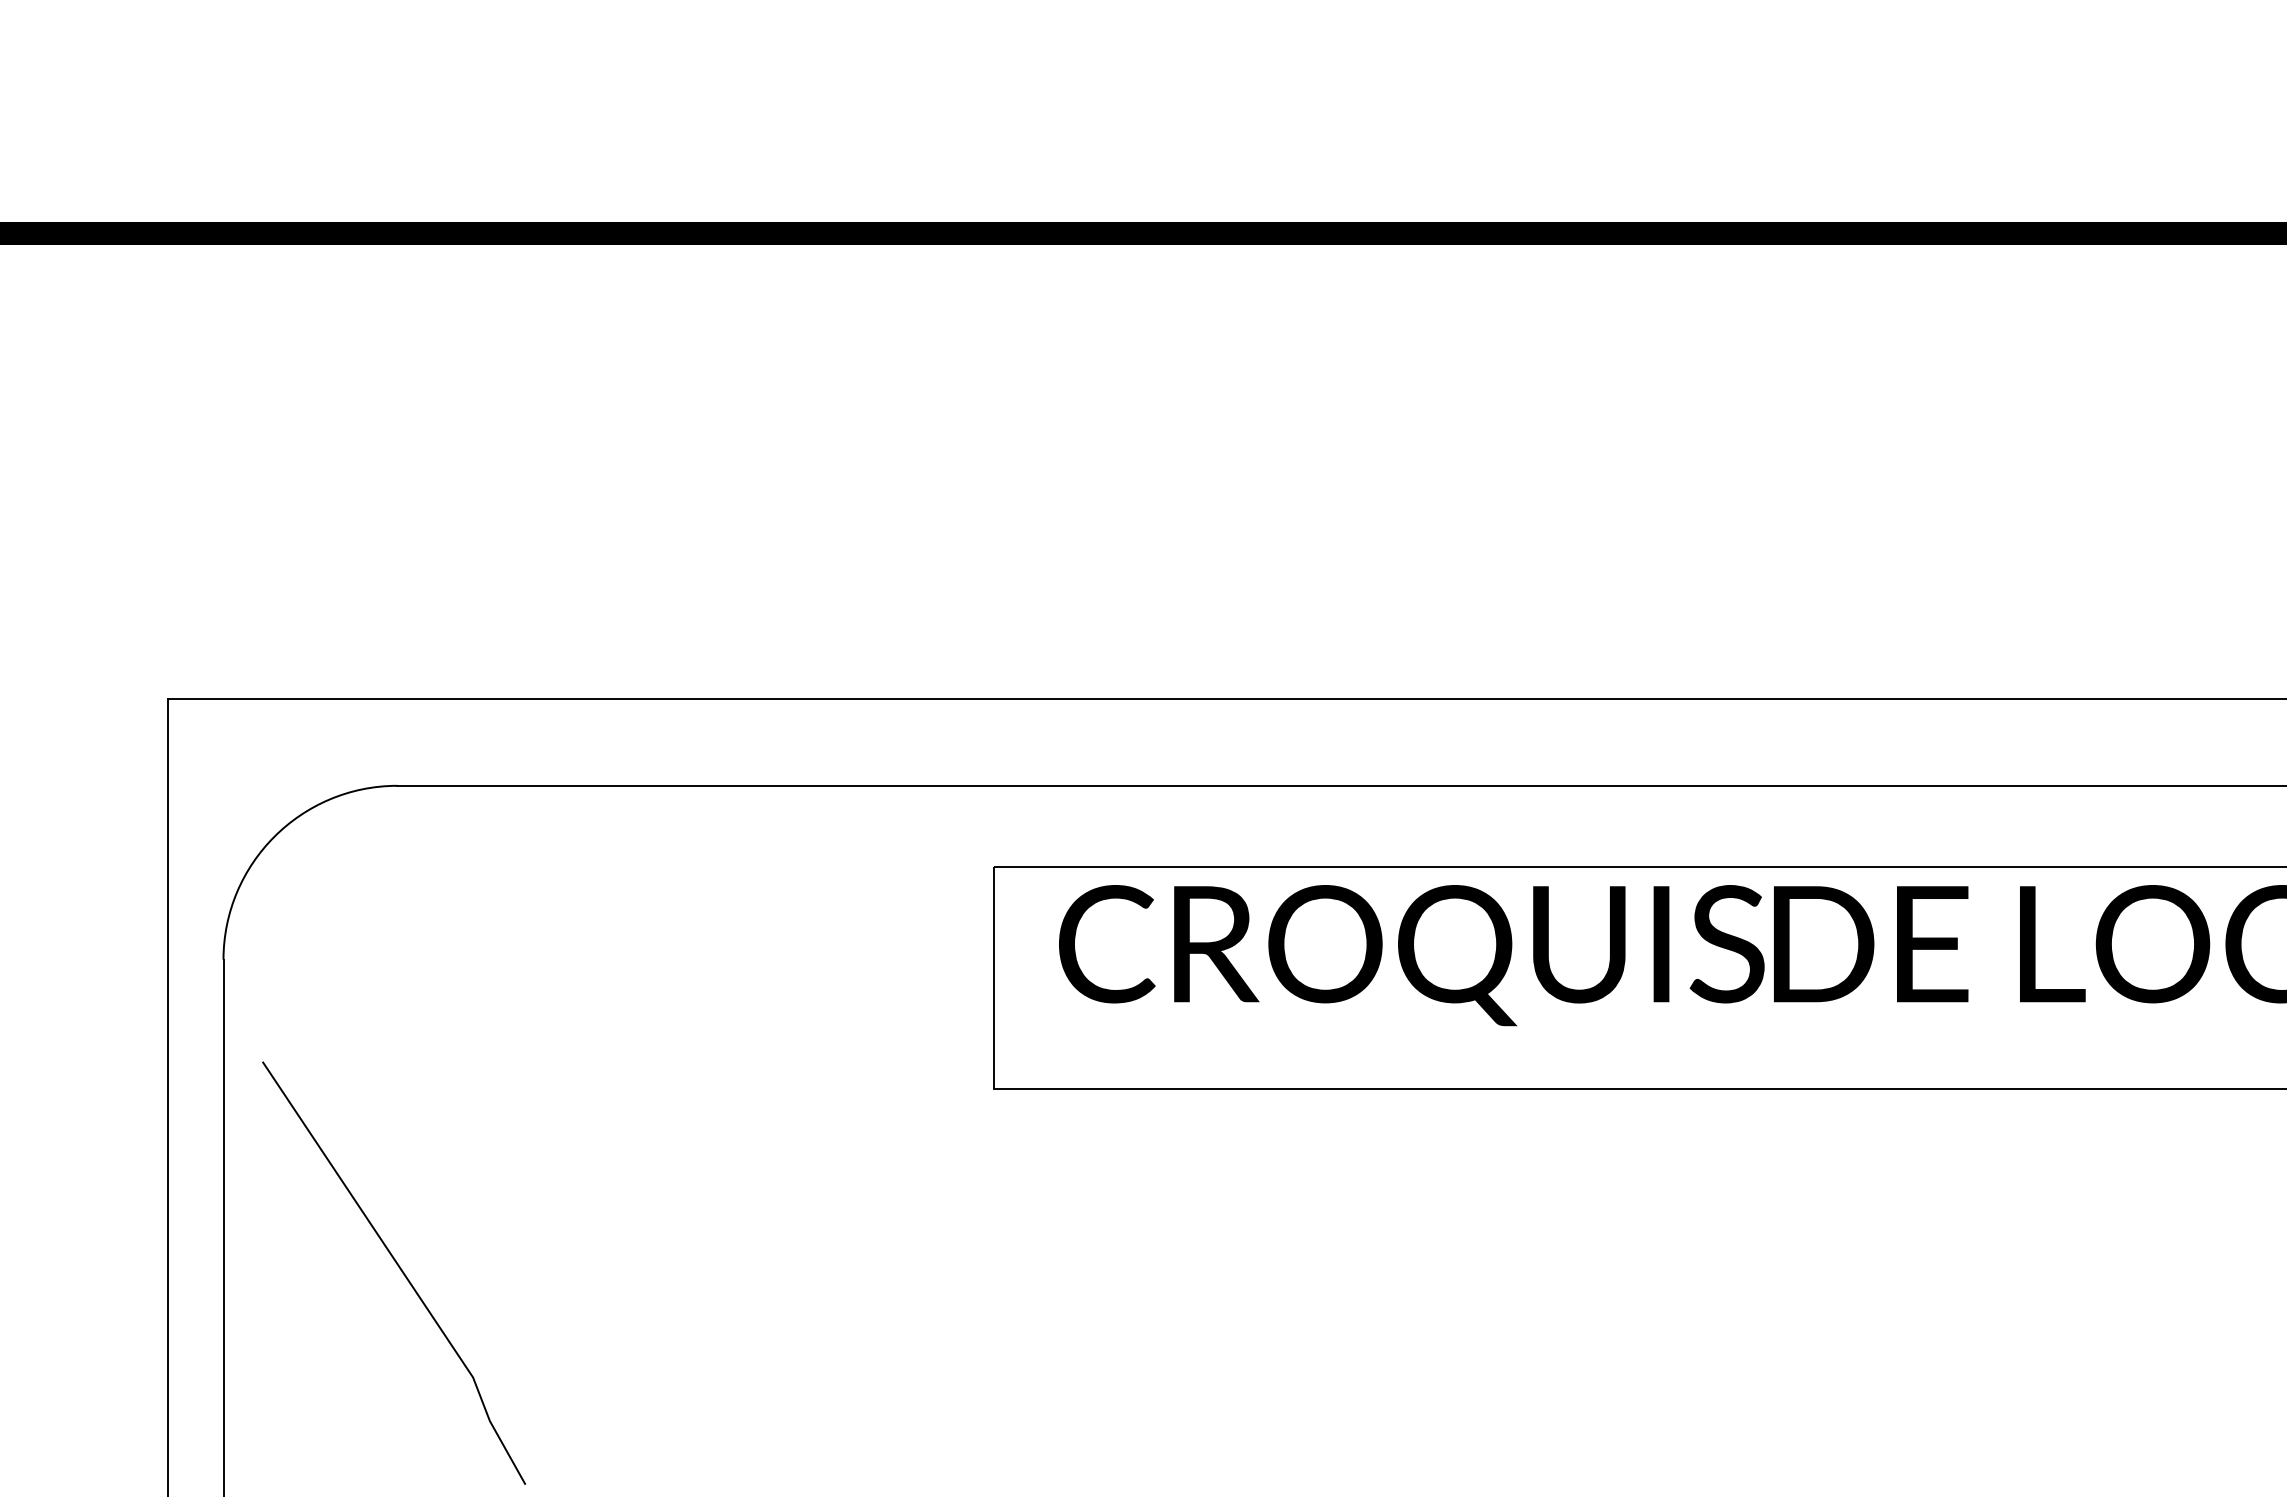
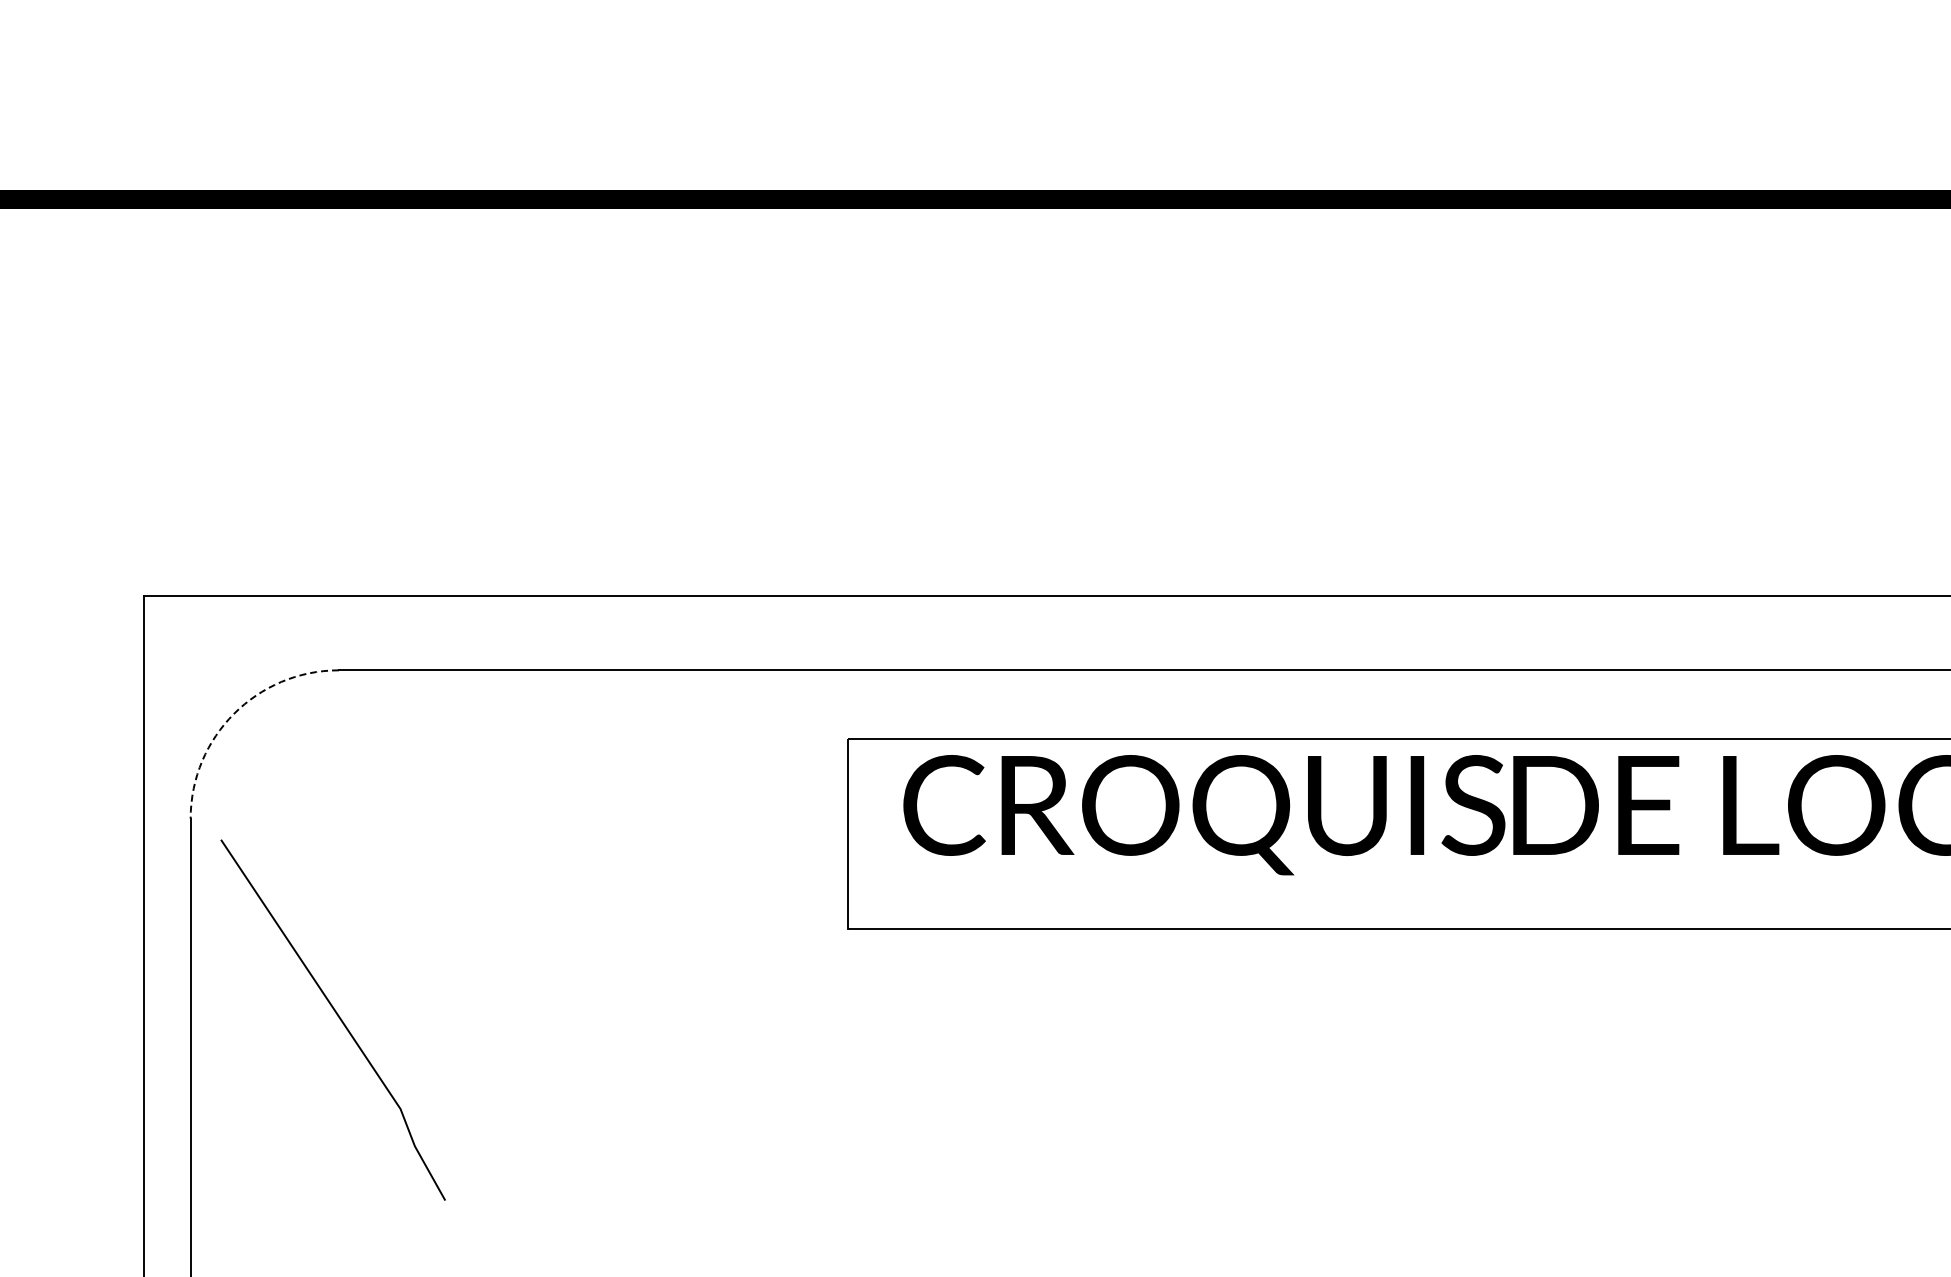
arc: (274, 836) -> (234, 713), solid -> dashed
line: (399, 1268) -> (337, 1016), moved

